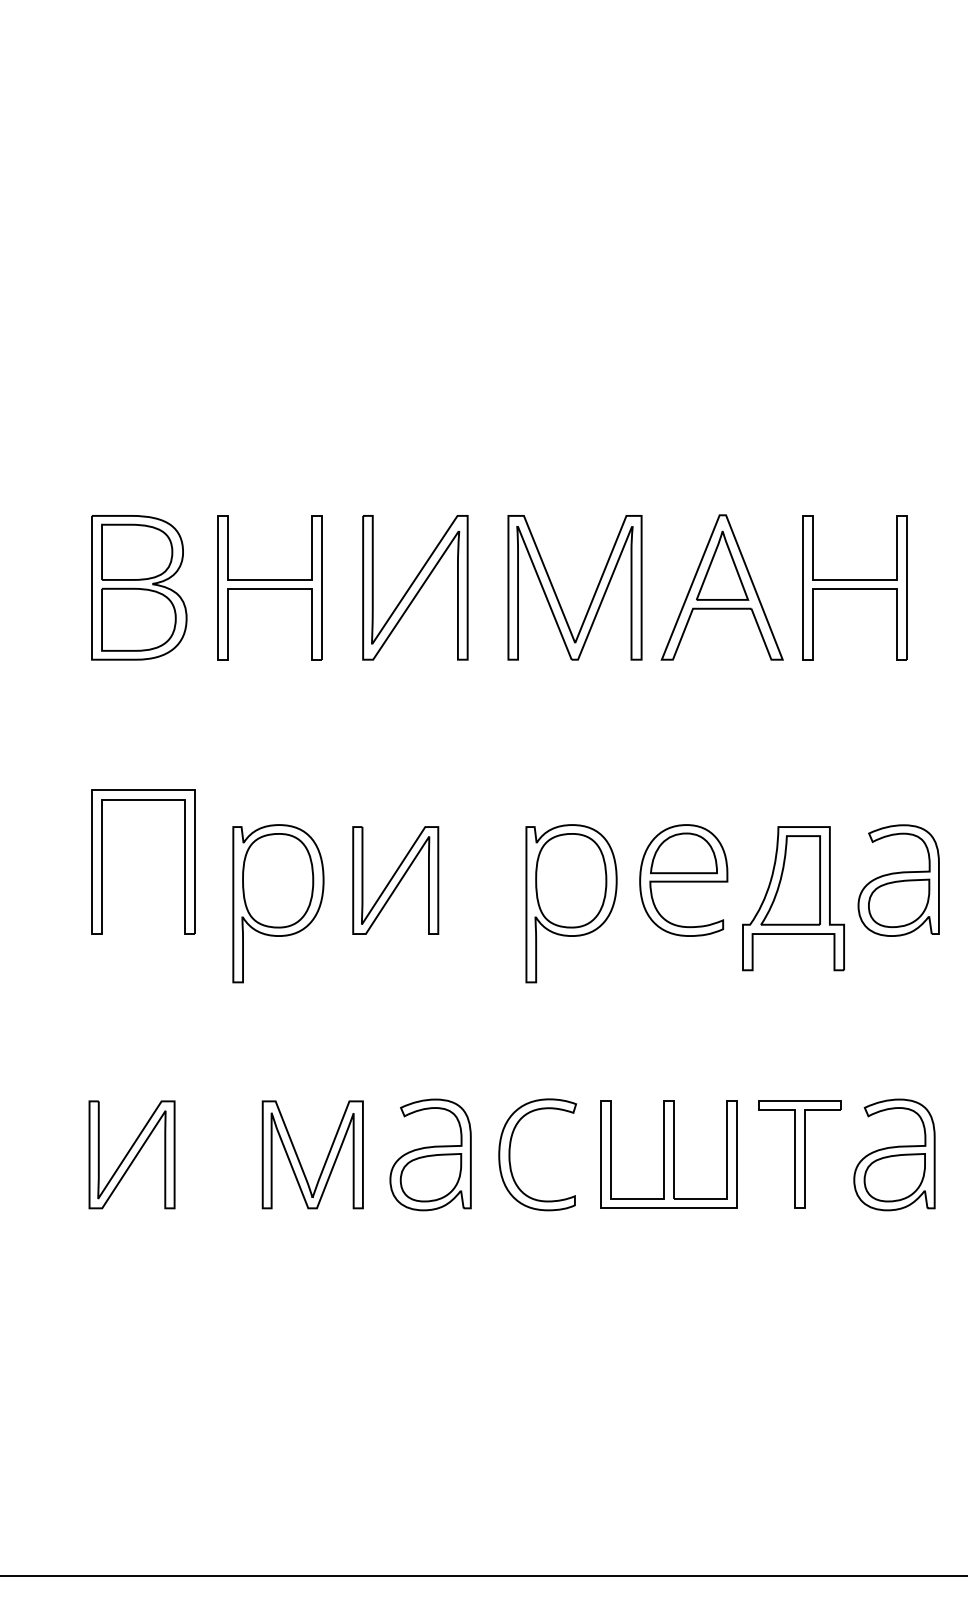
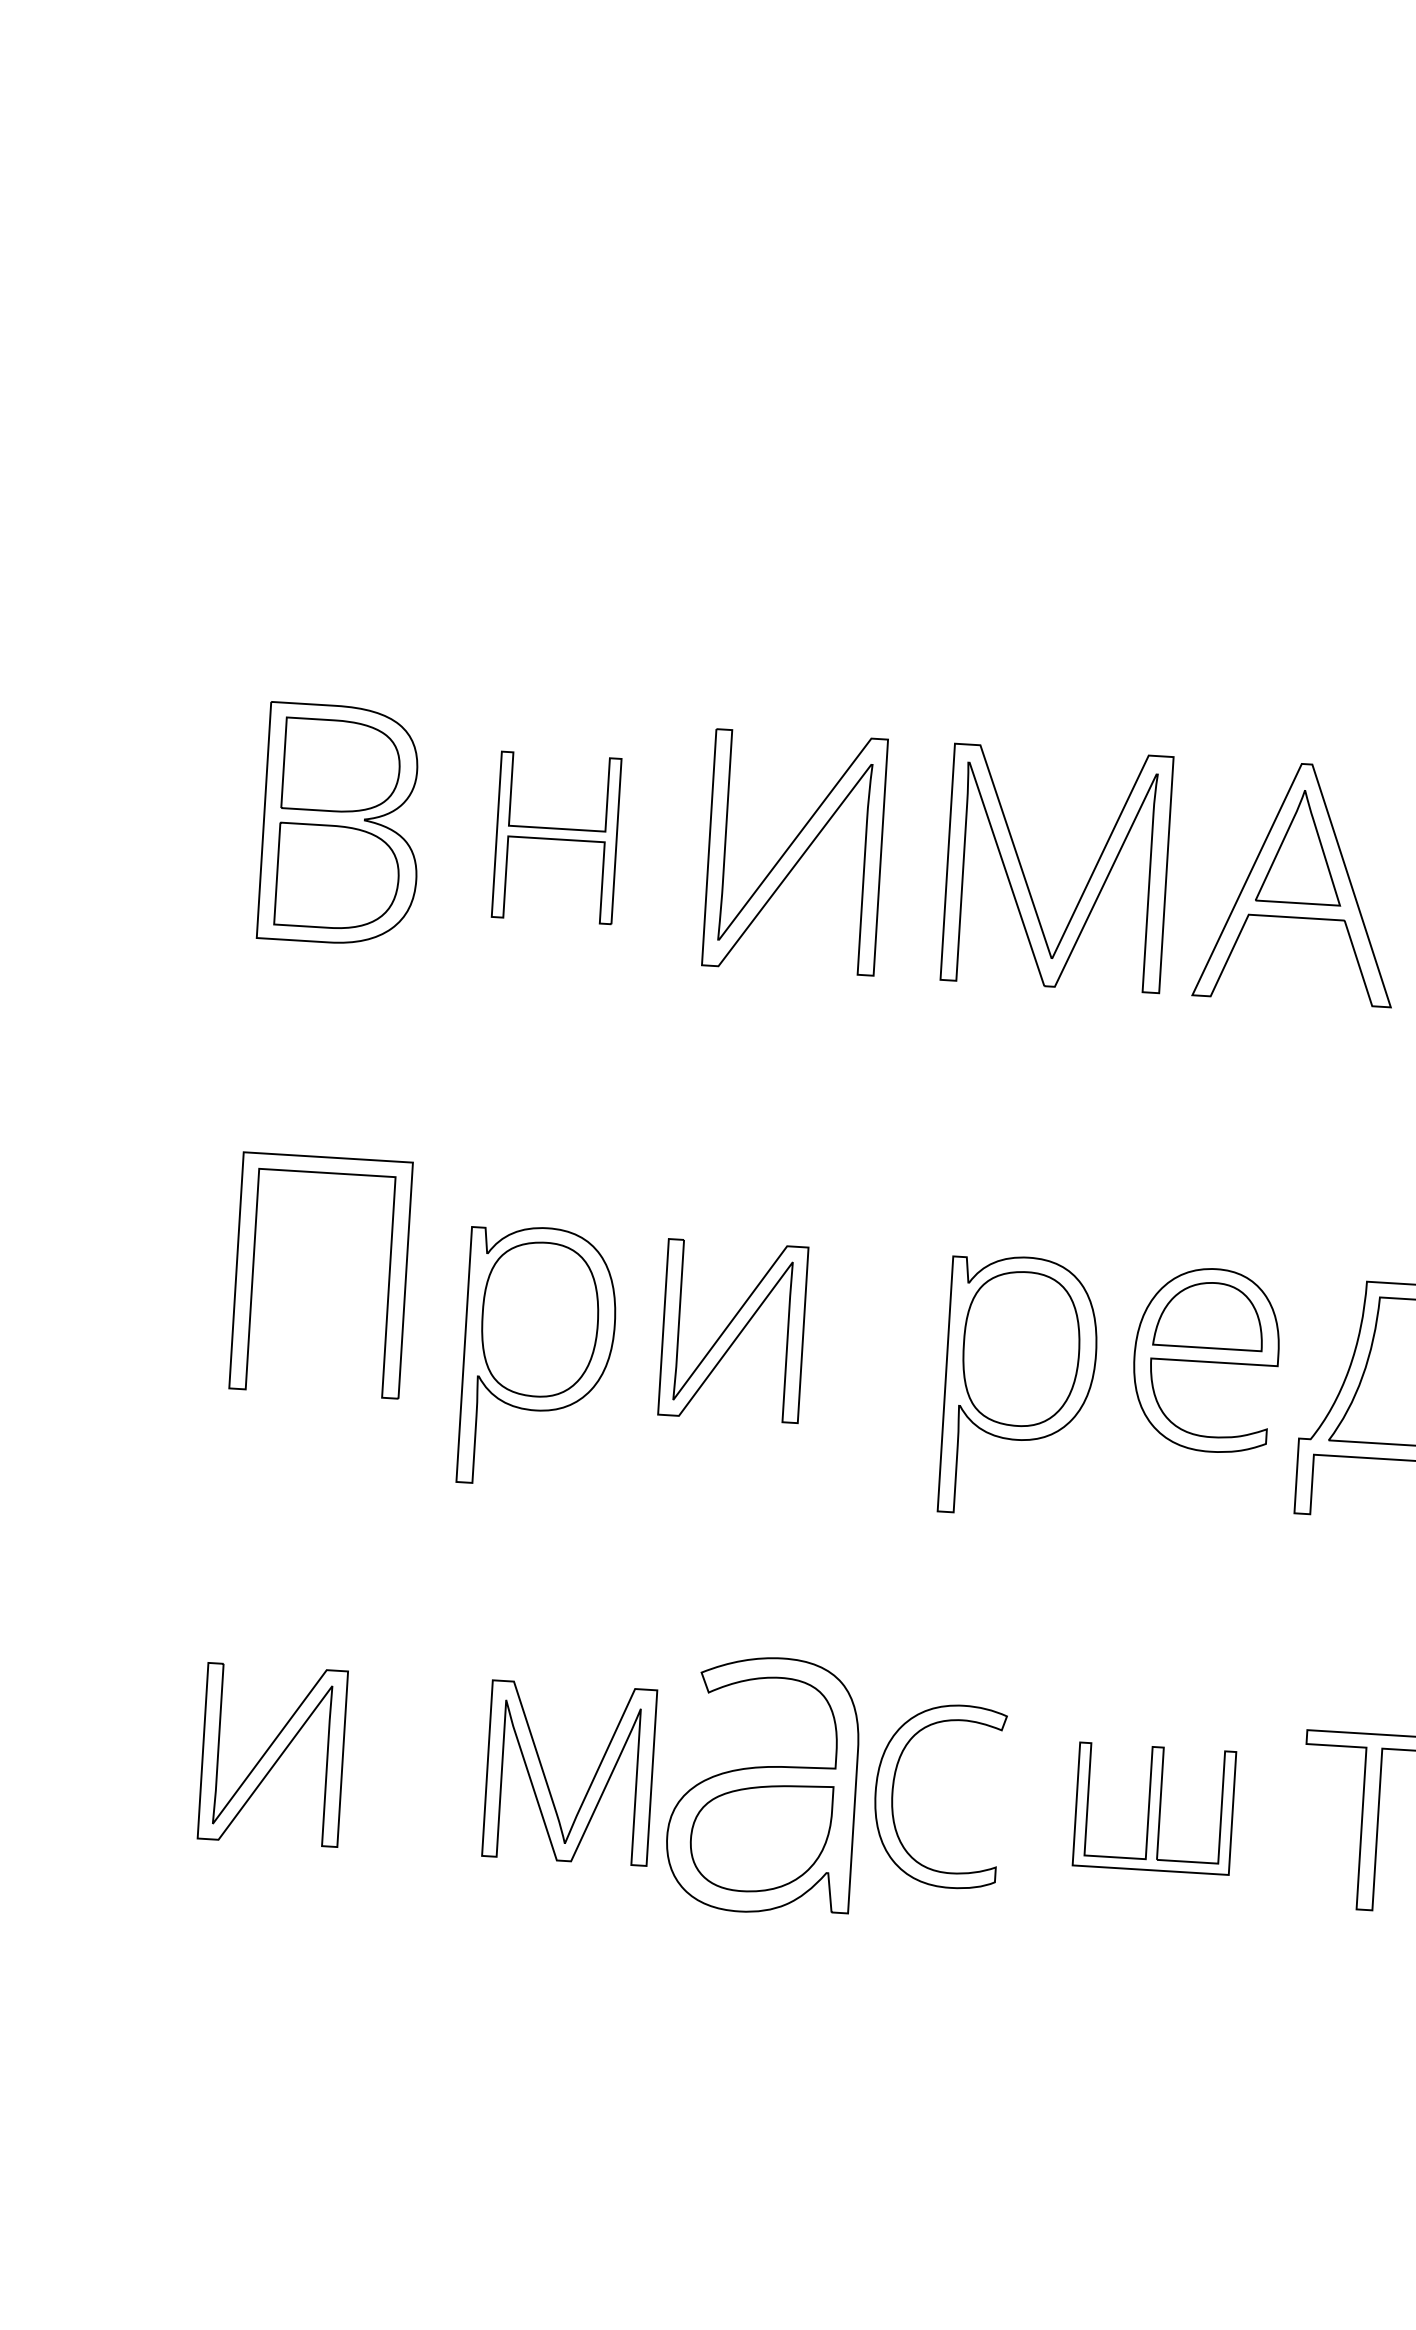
part: (269, 587) -> (555, 837), size x0.7
part: (430, 1154) -> (762, 1784), size x1.4
part: (668, 1154) -> (1153, 1808), size x0.7

